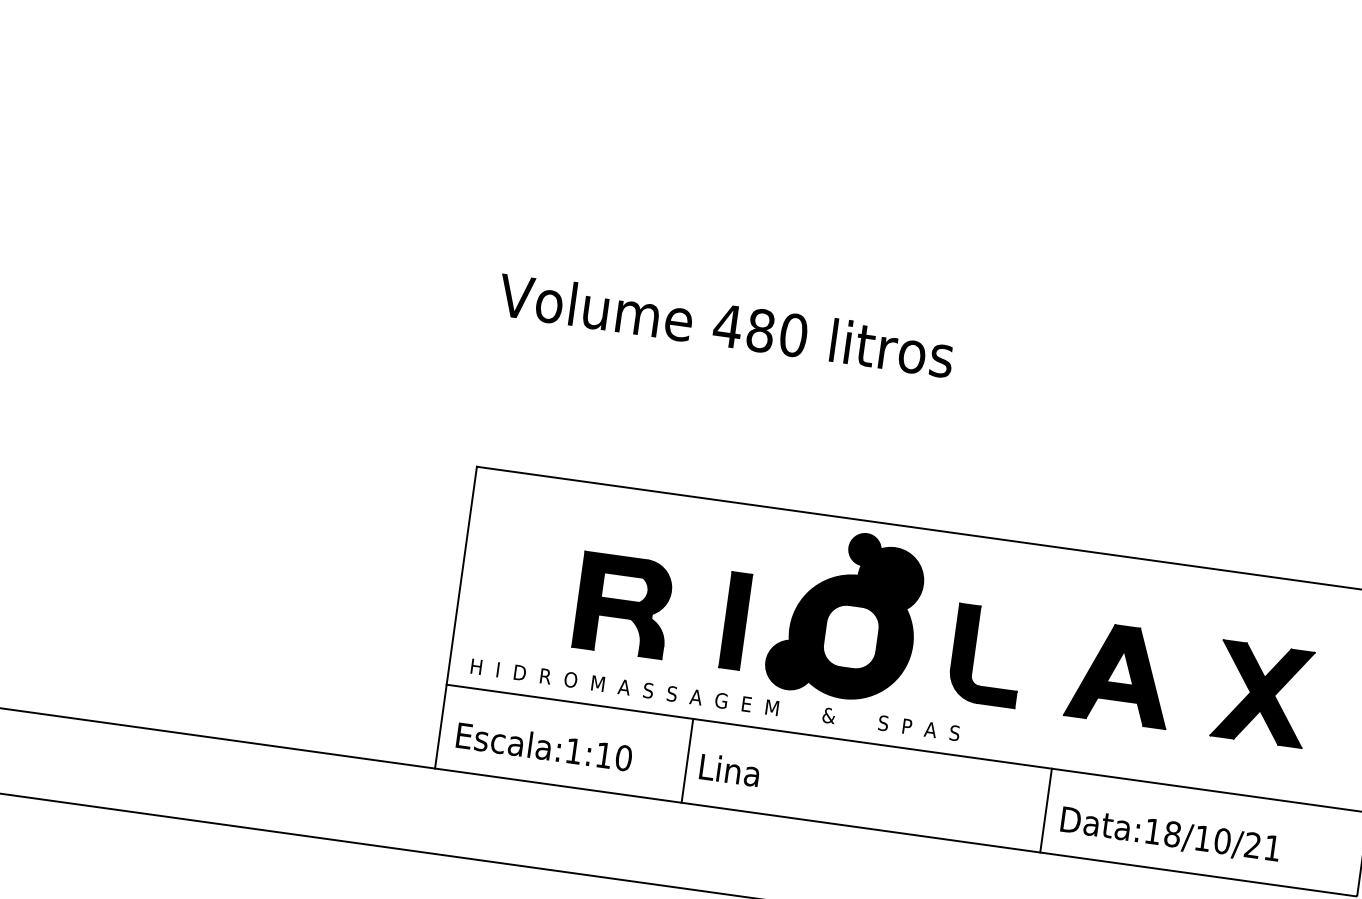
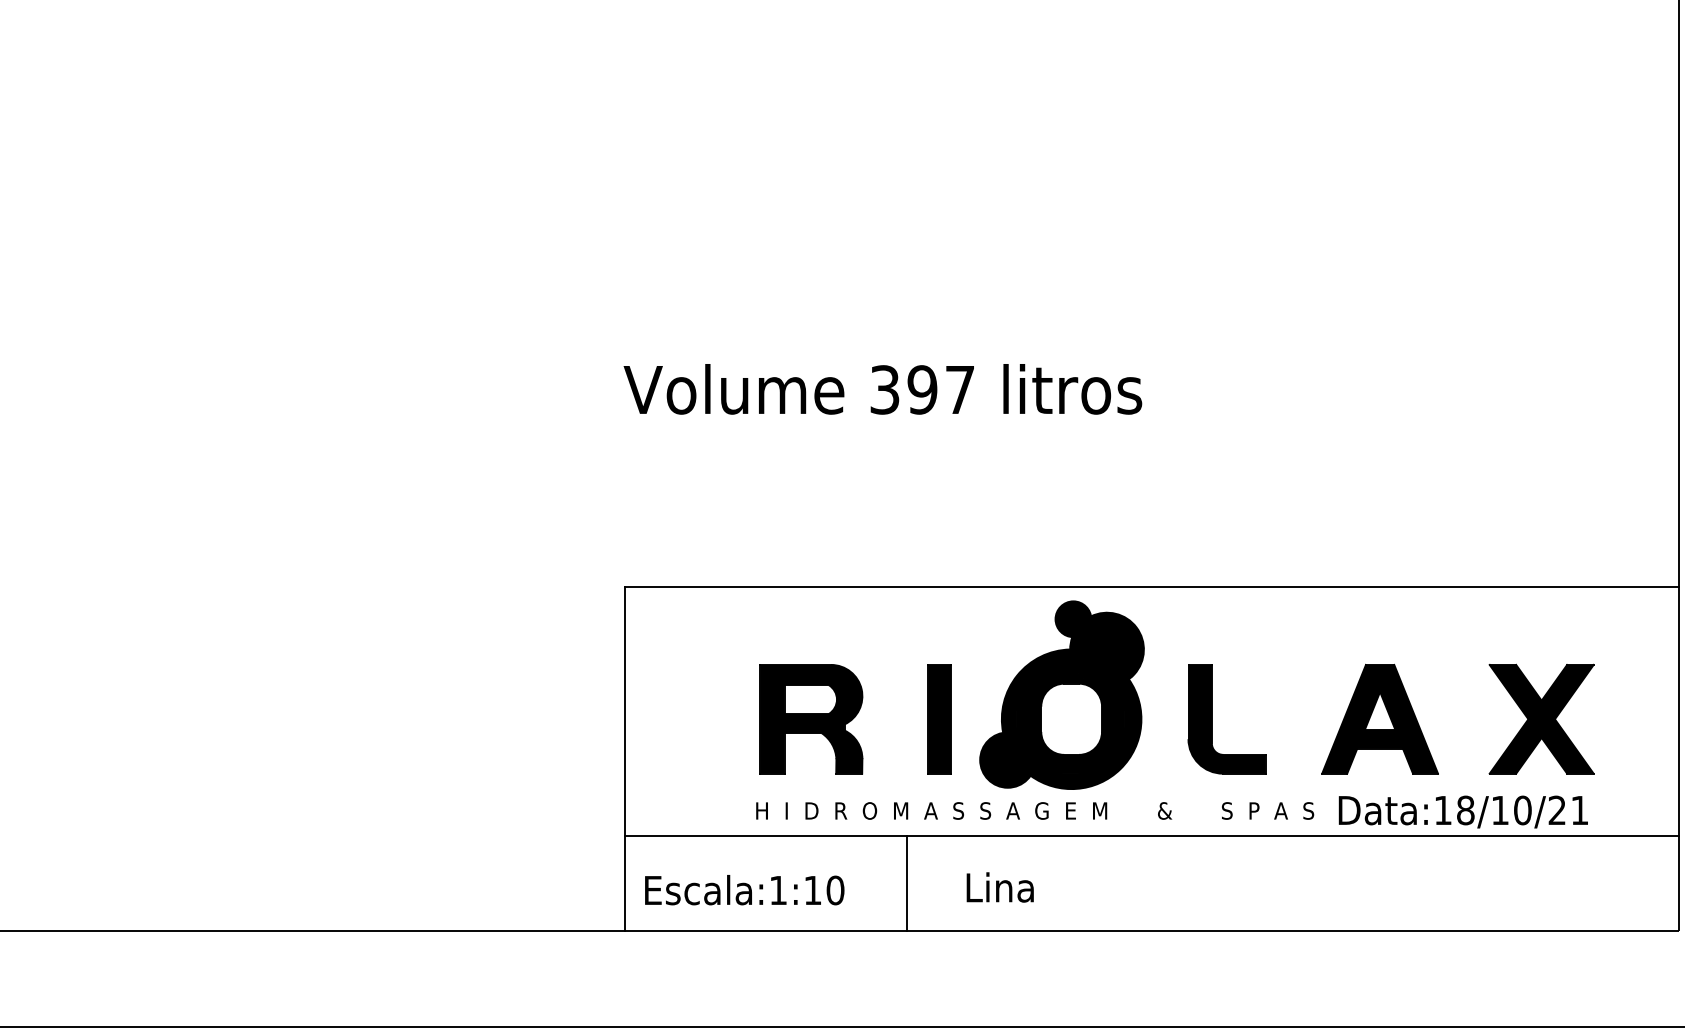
text: (760, 330) -> (922, 389), 480 -> 397
text: (715, 699) -> (1035, 810), moved
text: (729, 770) -> (999, 887), moved
line: (1046, 810) -> (1317, 883), removed
text: (1169, 834) -> (1462, 811), moved

